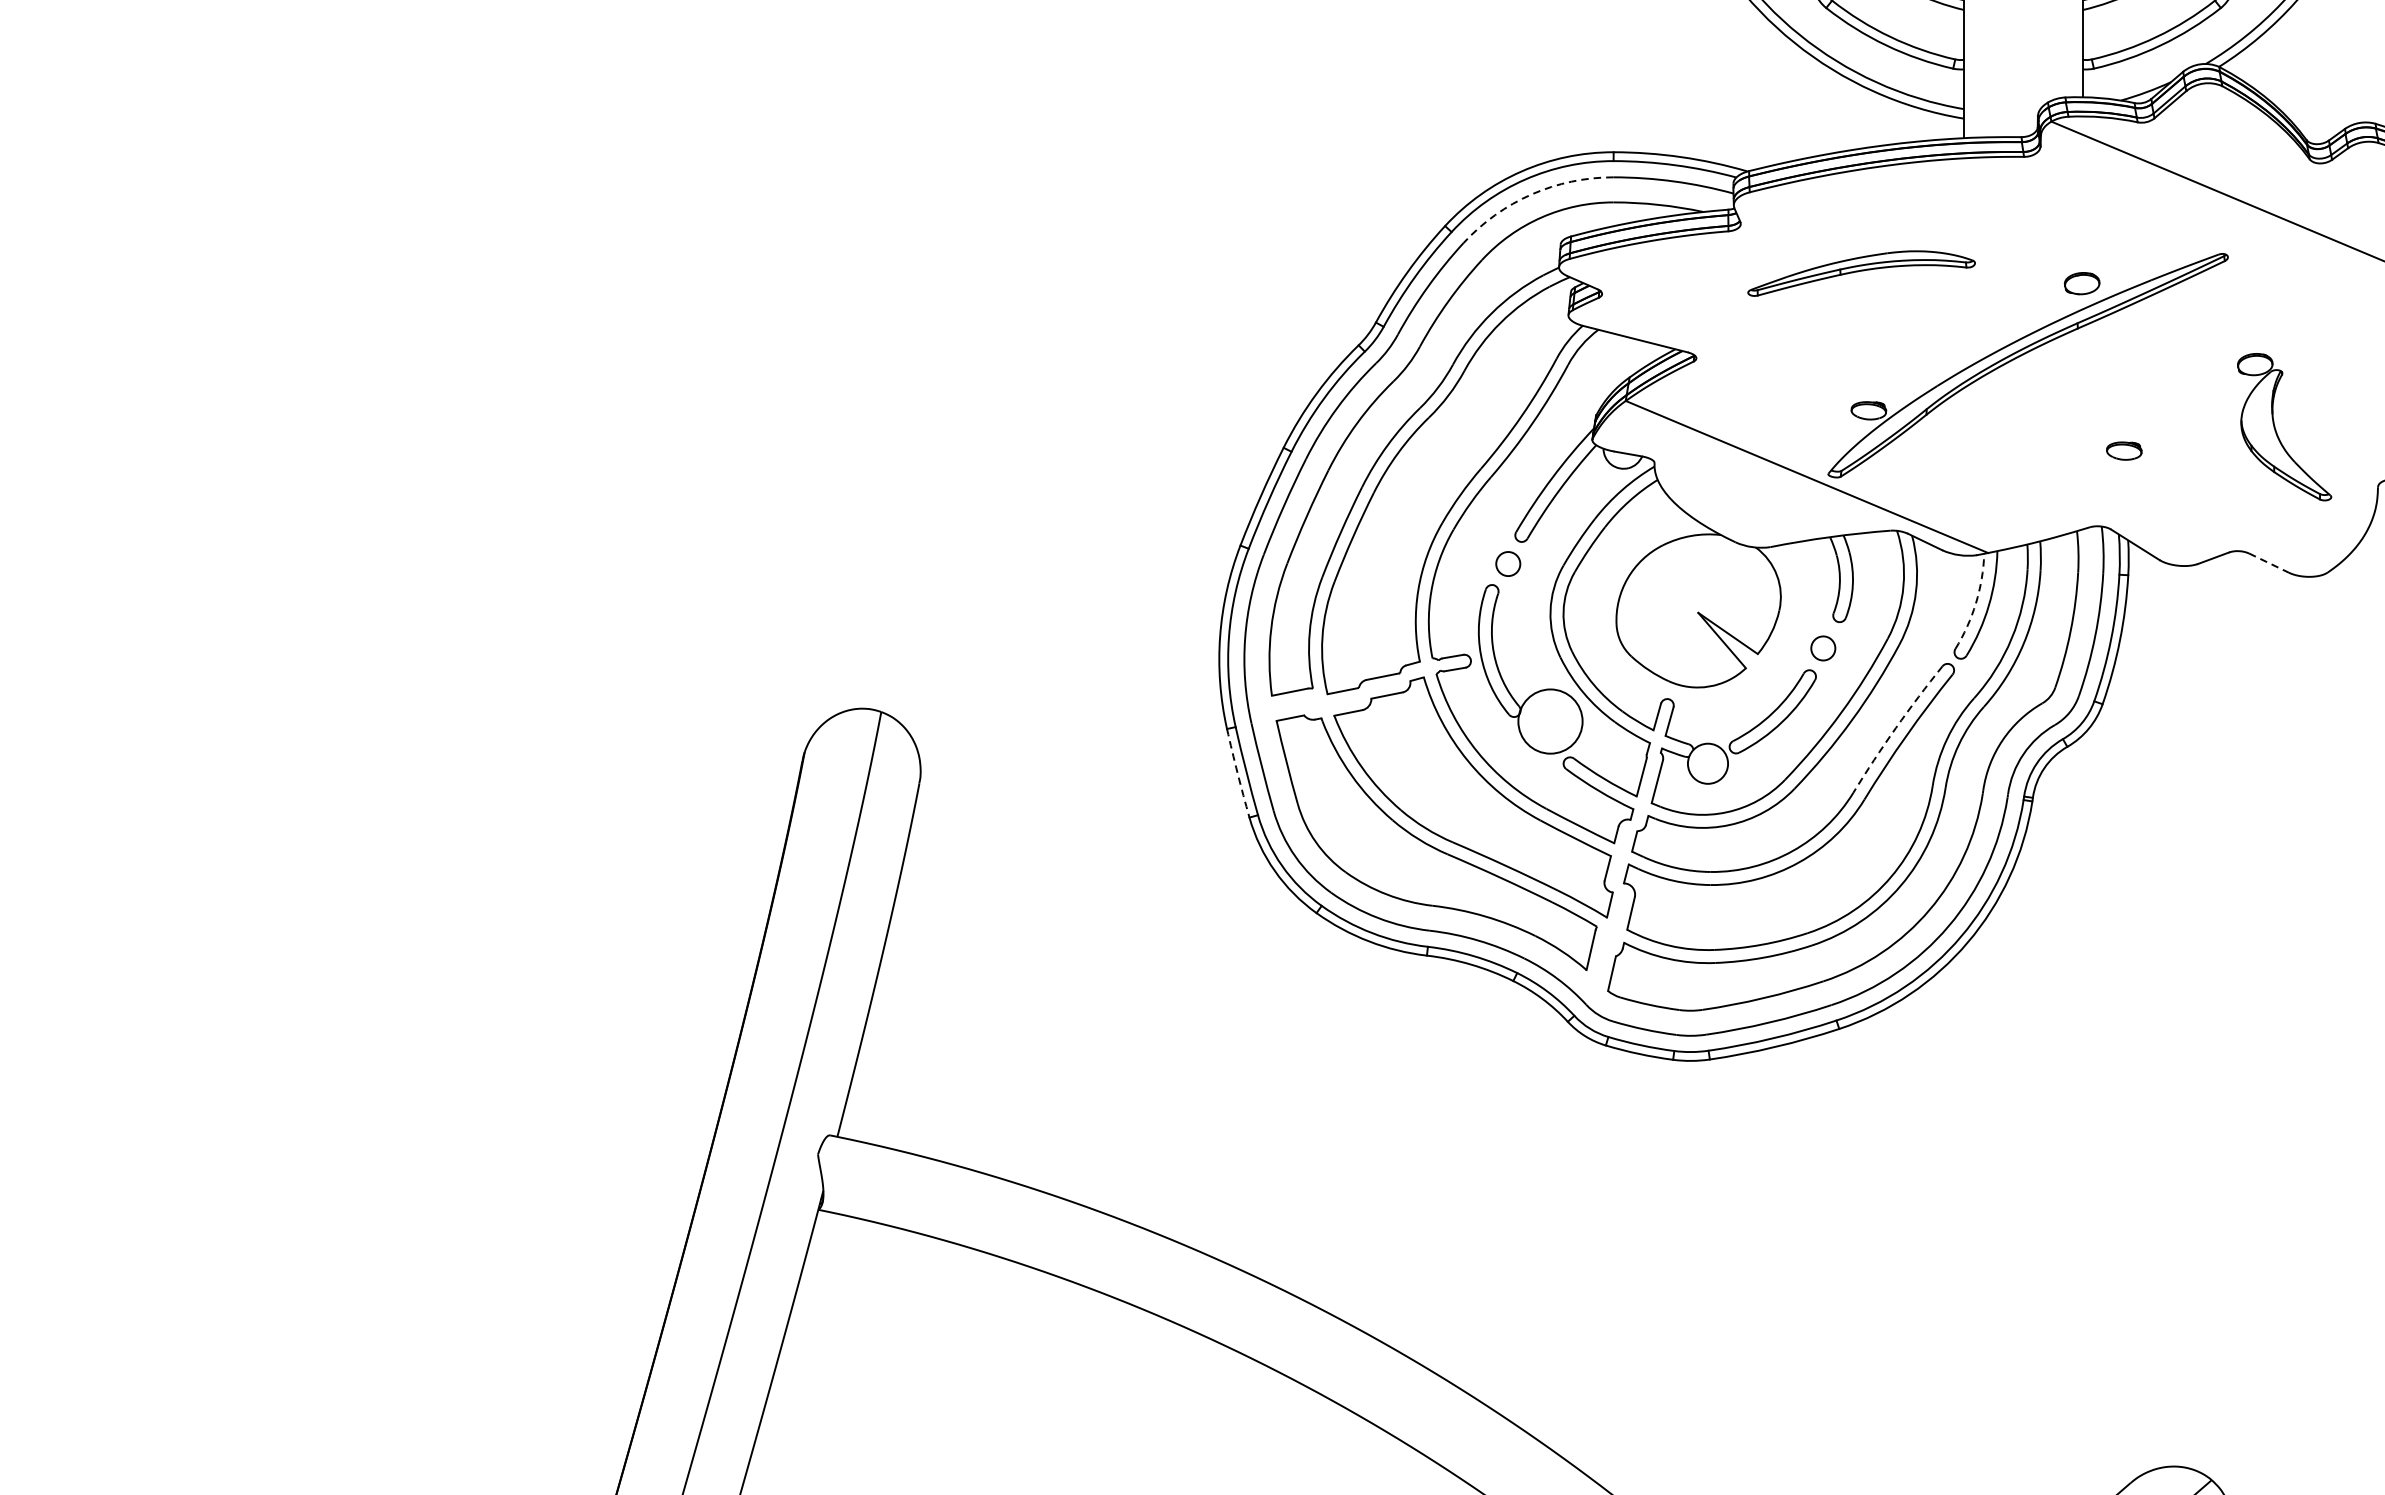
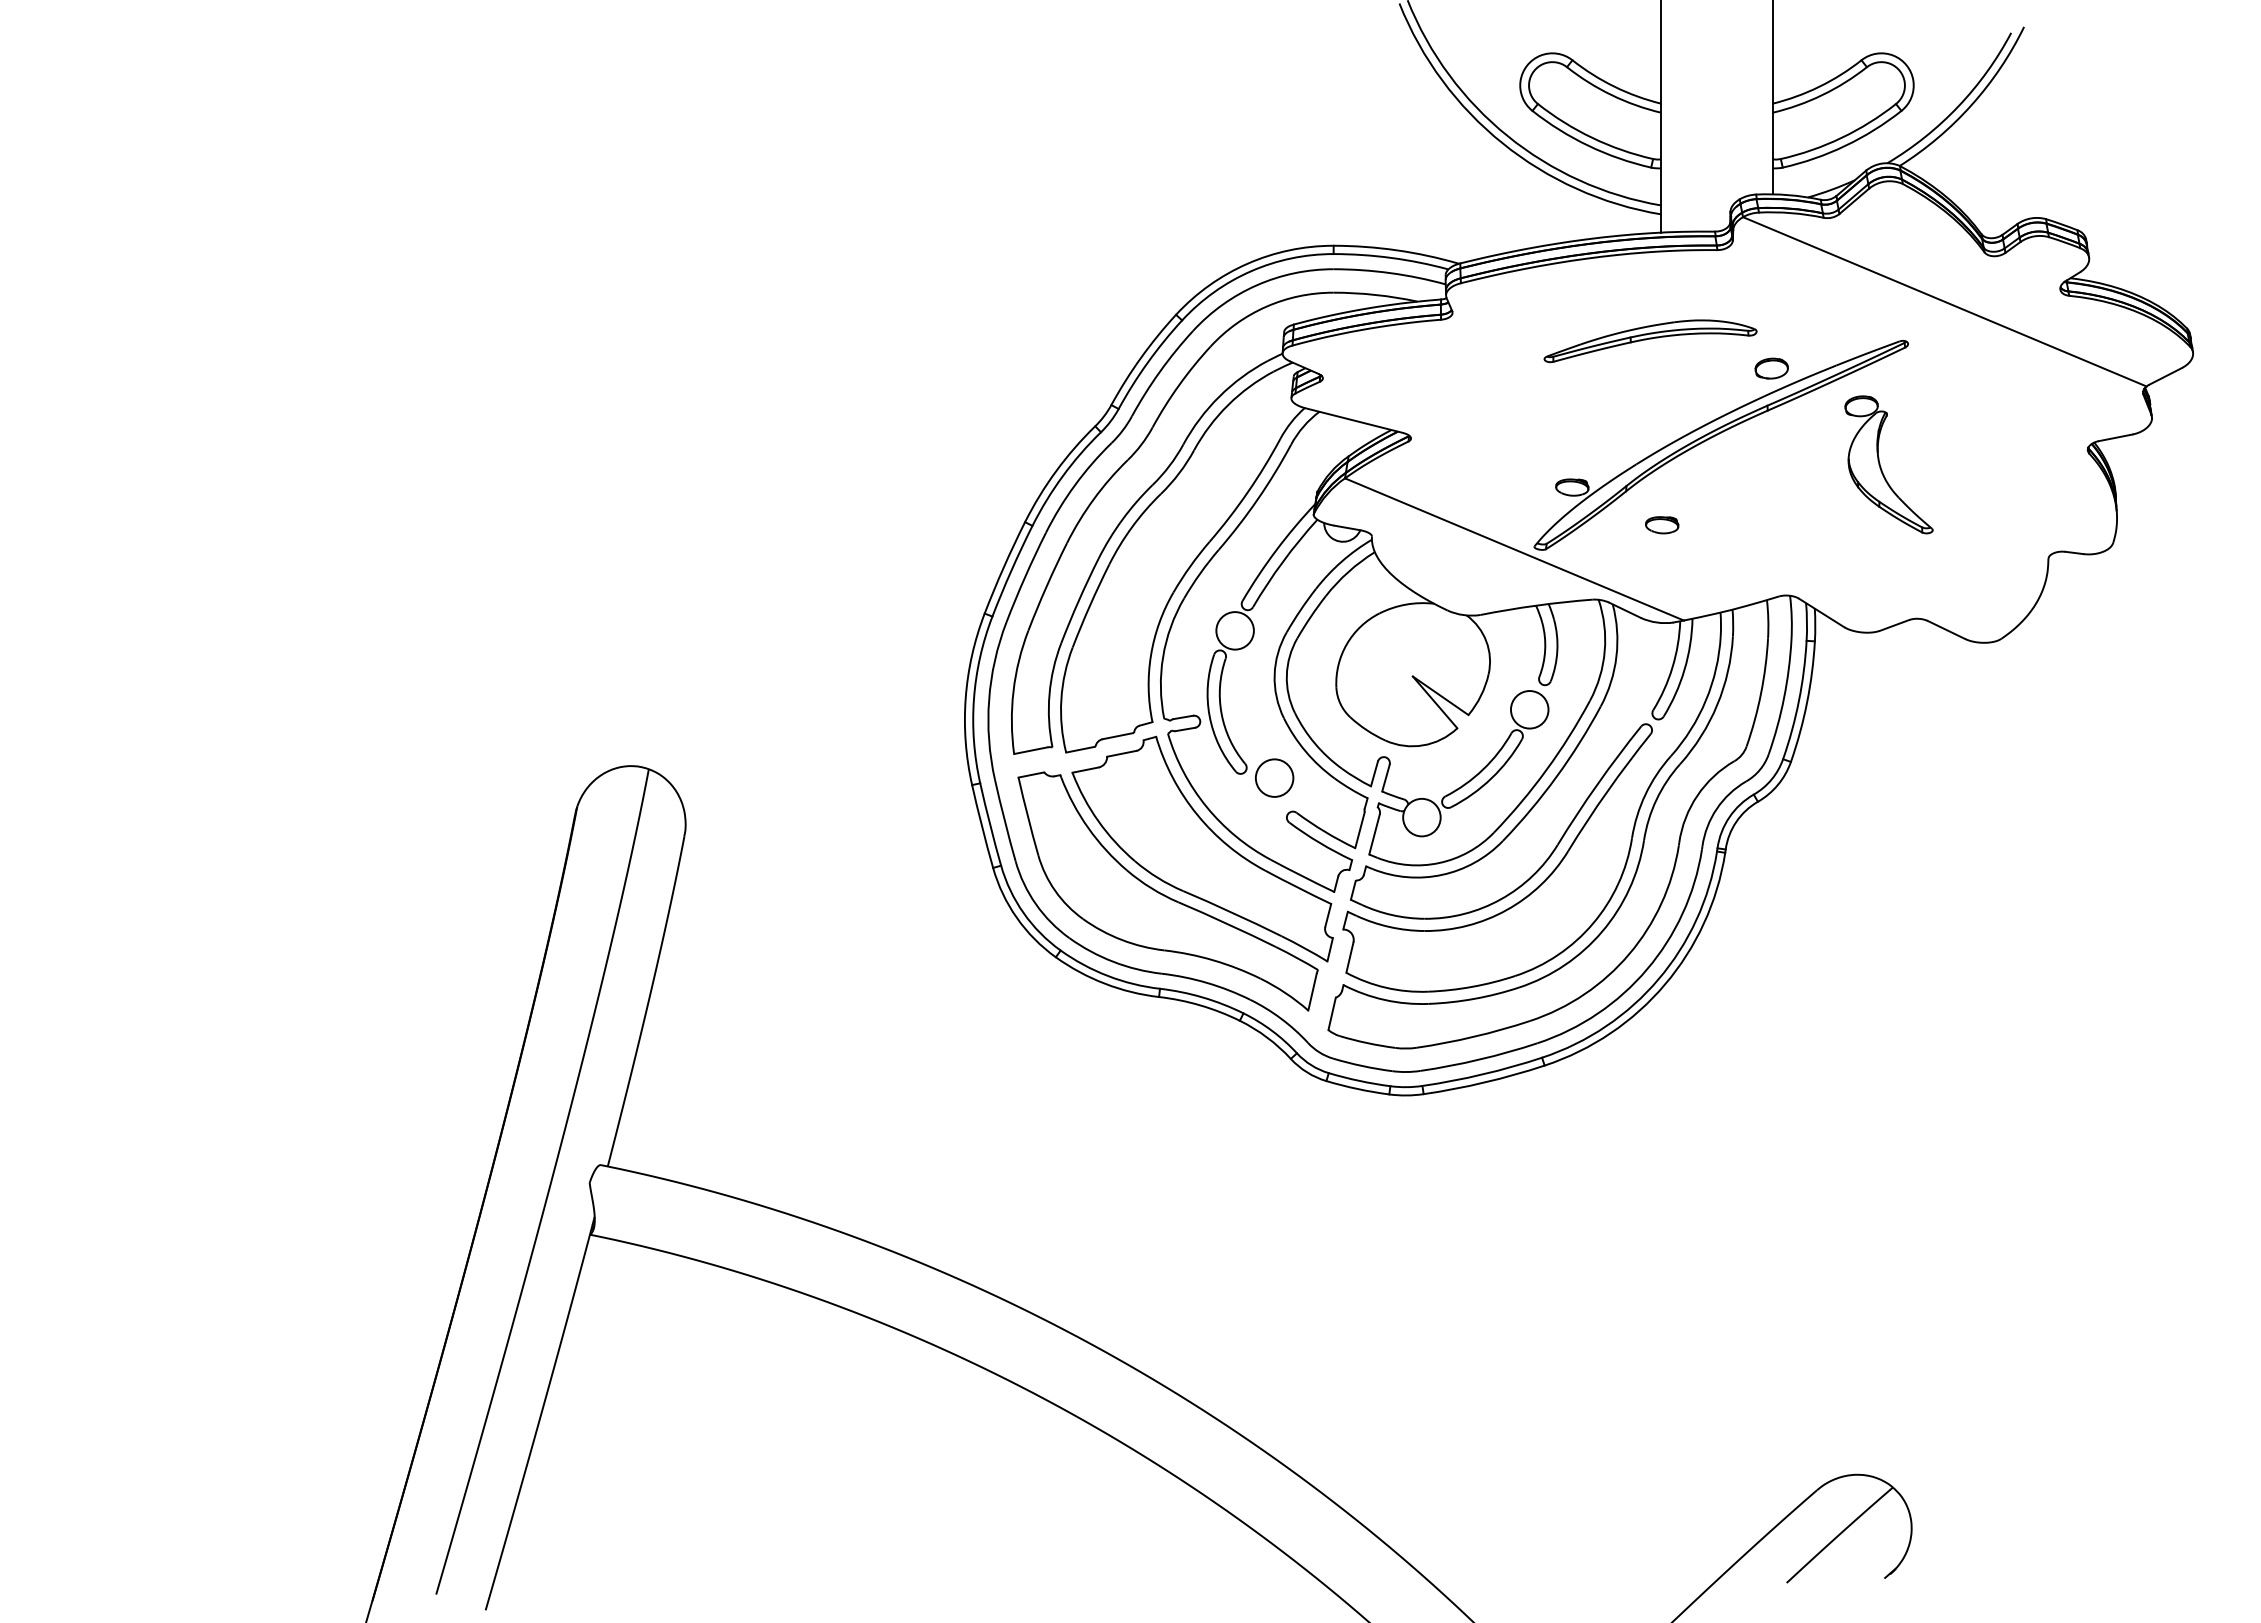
arc: (1532, 194) -> (1257, 285), dashed -> solid
part: (1861, 273) -> (1650, 341), moved
part: (2276, 428) -> (1881, 466), moved
part: (2124, 451) -> (1662, 525), moved
line: (2269, 562) -> (1946, 629), dashed -> solid
circle: (1507, 563) -> (1234, 630), size x1.67
arc: (1975, 603) -> (1672, 667), dashed -> solid
circle: (1823, 648) -> (1529, 709), size x1.67
circle: (1550, 720) -> (1274, 777), size x0.62
arc: (1895, 728) -> (1597, 784), dashed -> solid
arc: (1238, 773) -> (982, 826), dashed -> solid

